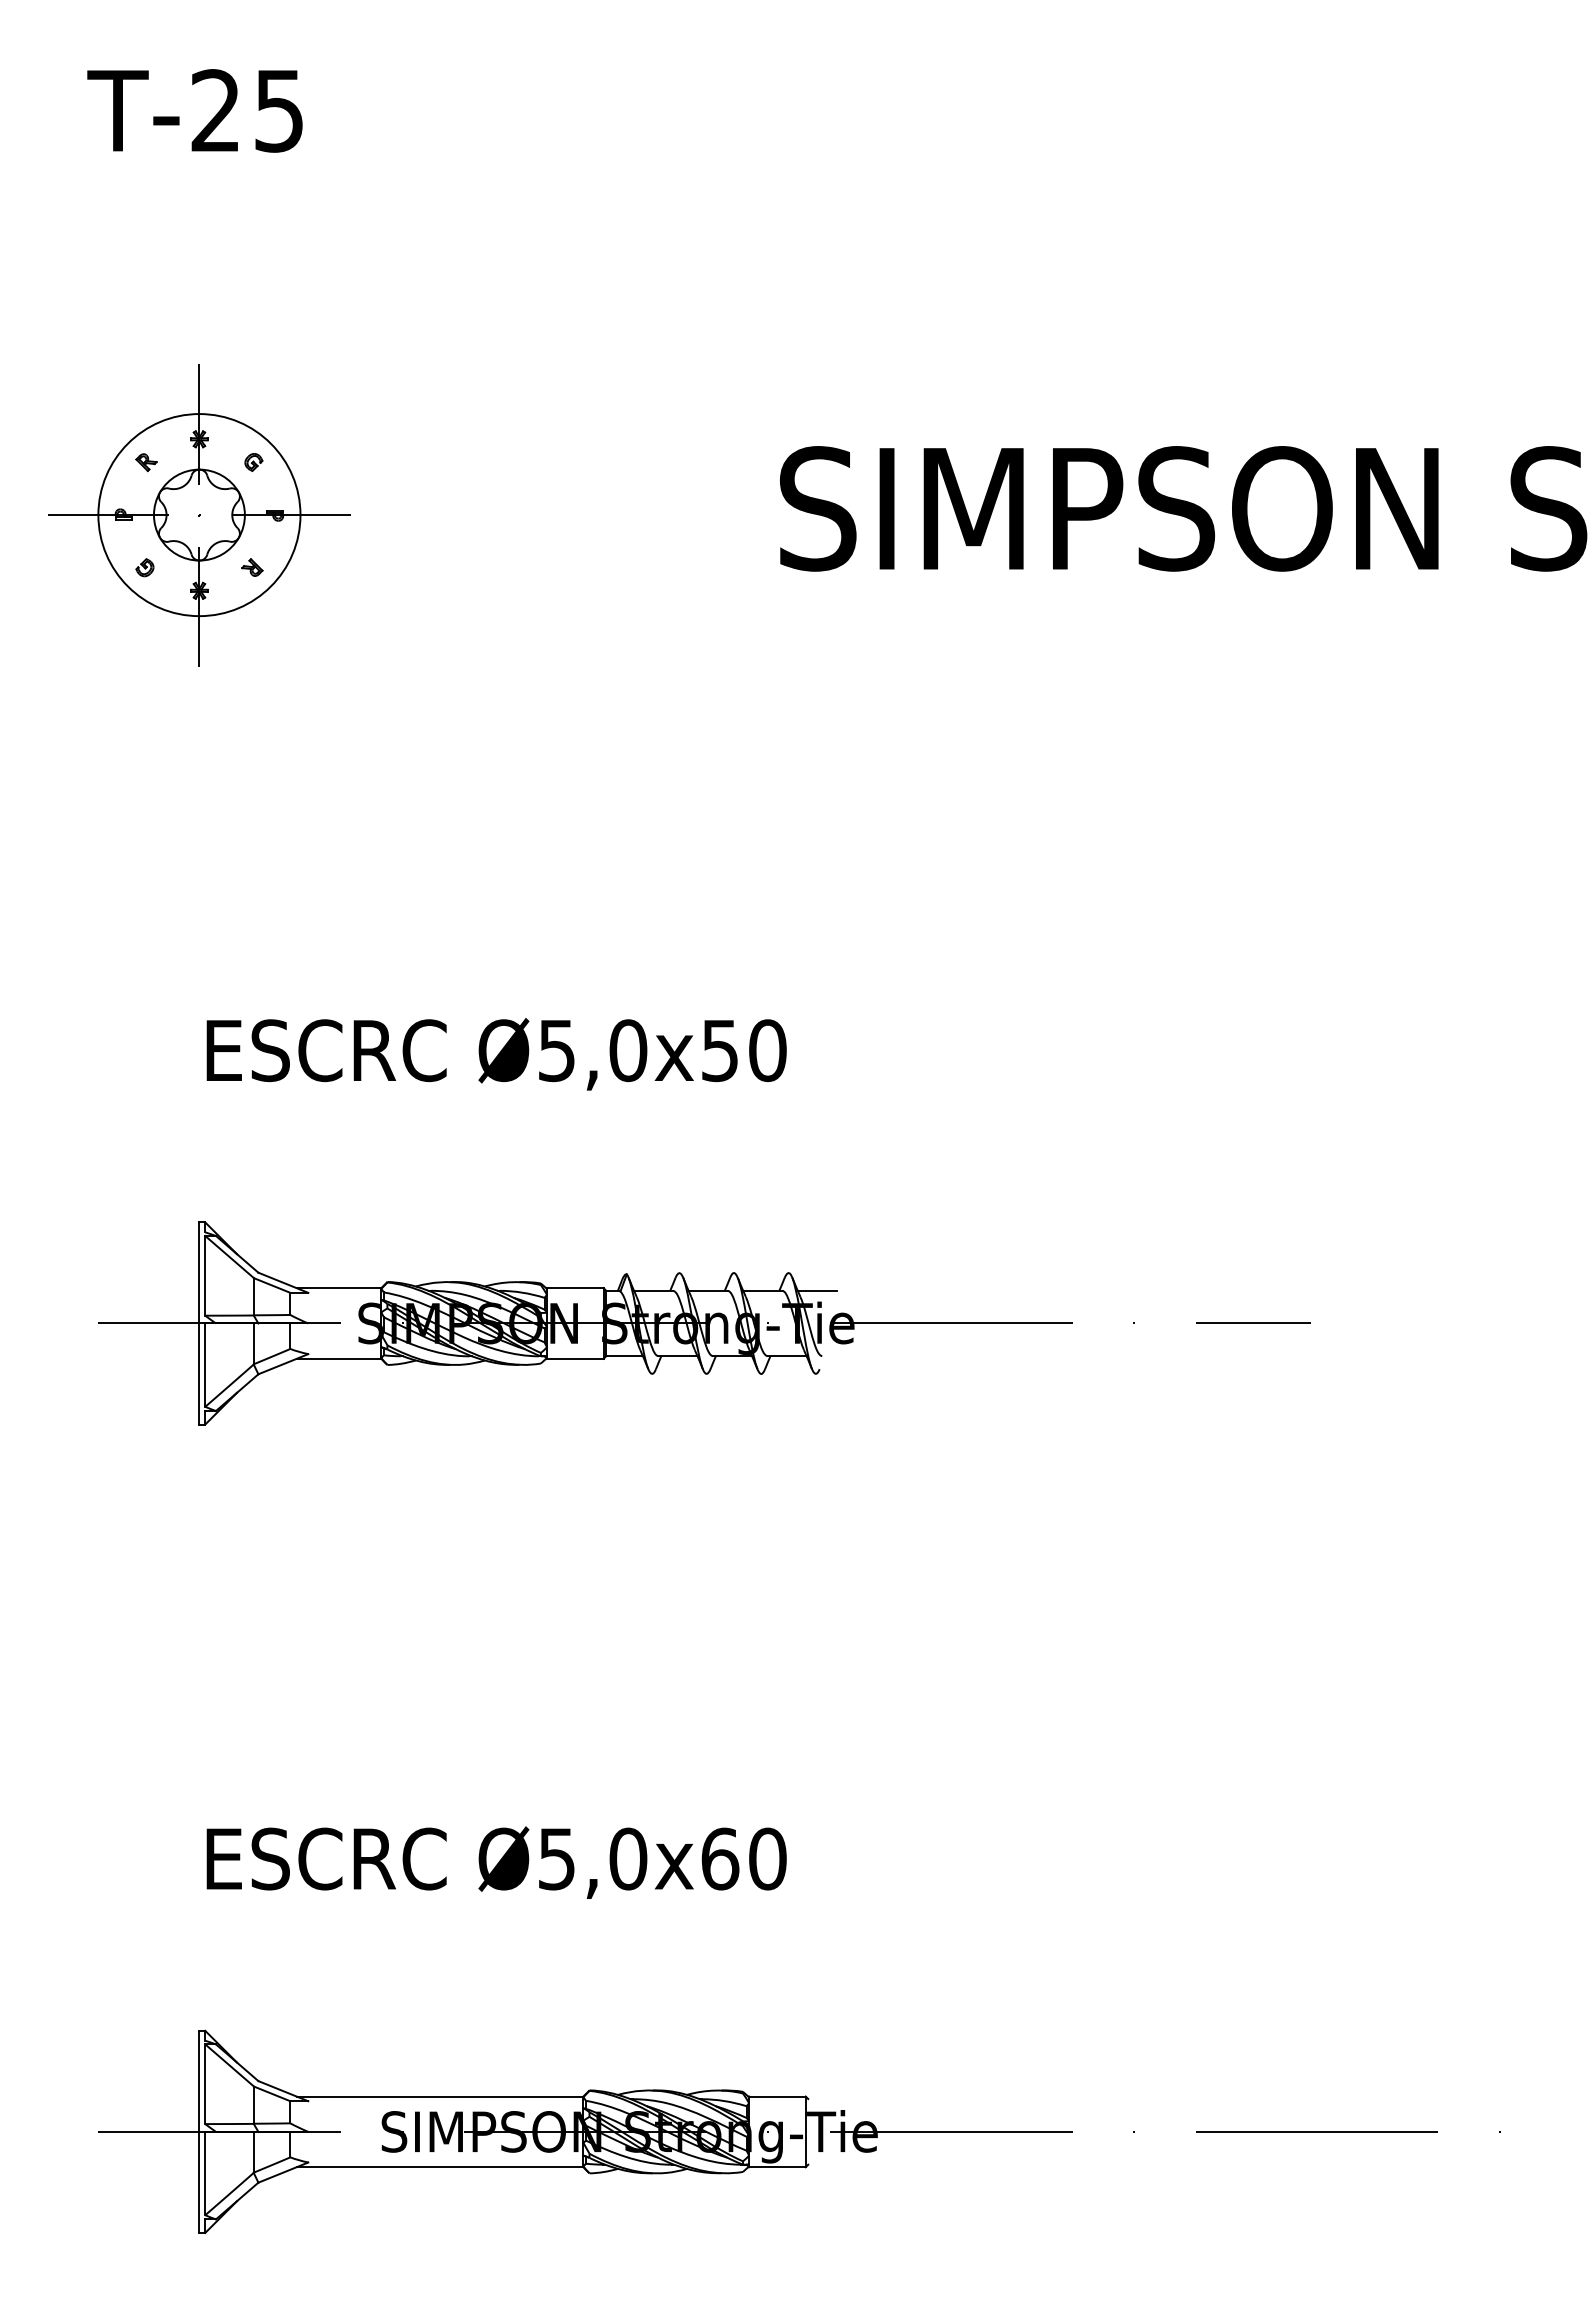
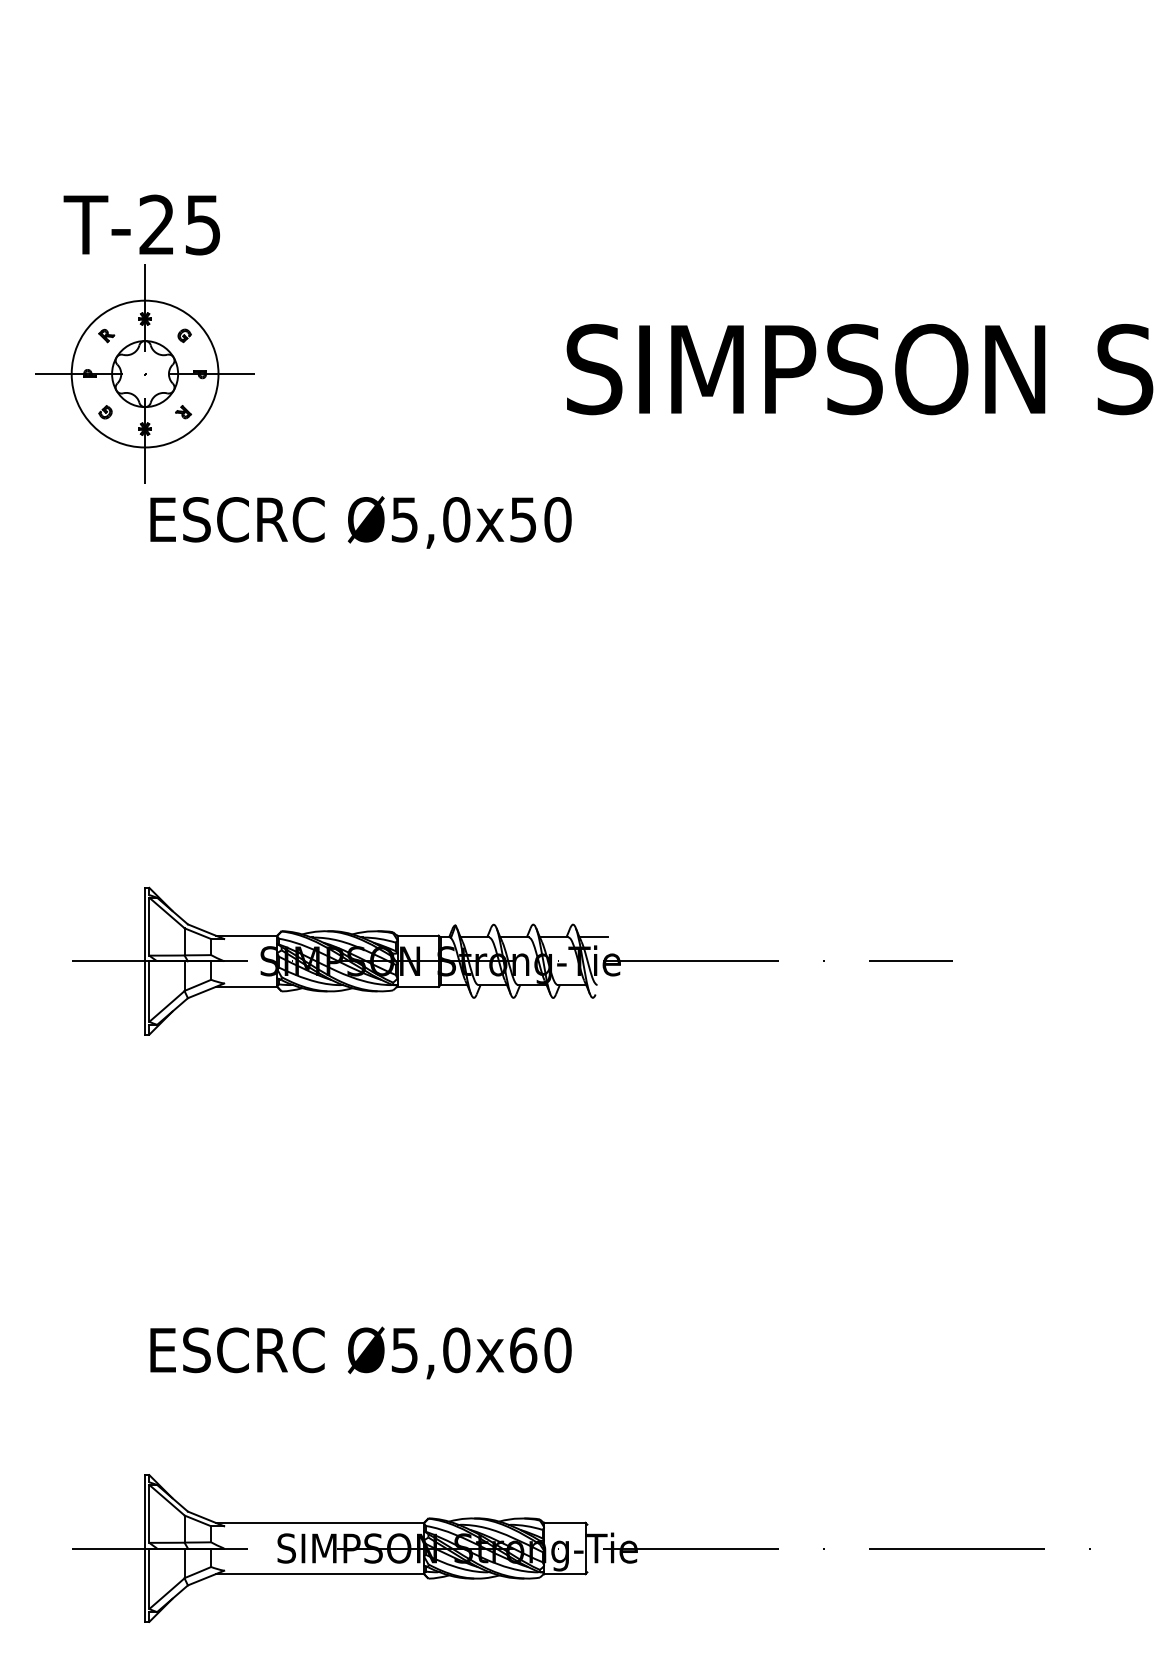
text: (194, 110) -> (141, 224), moved
text: (496, 1054) -> (360, 522), moved

